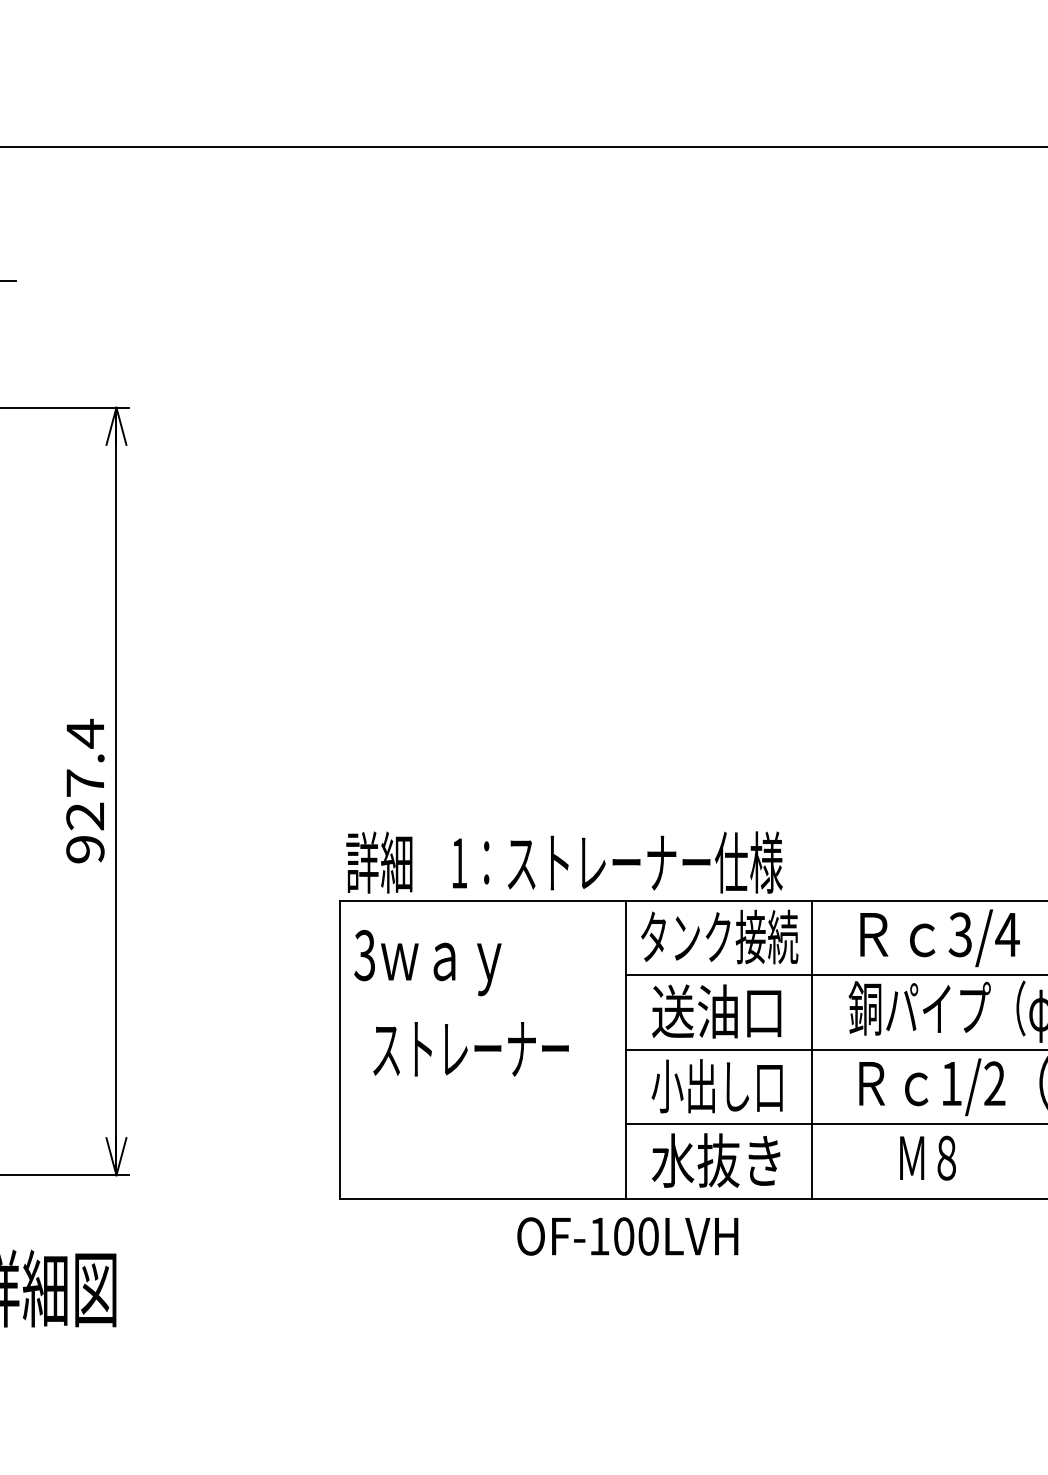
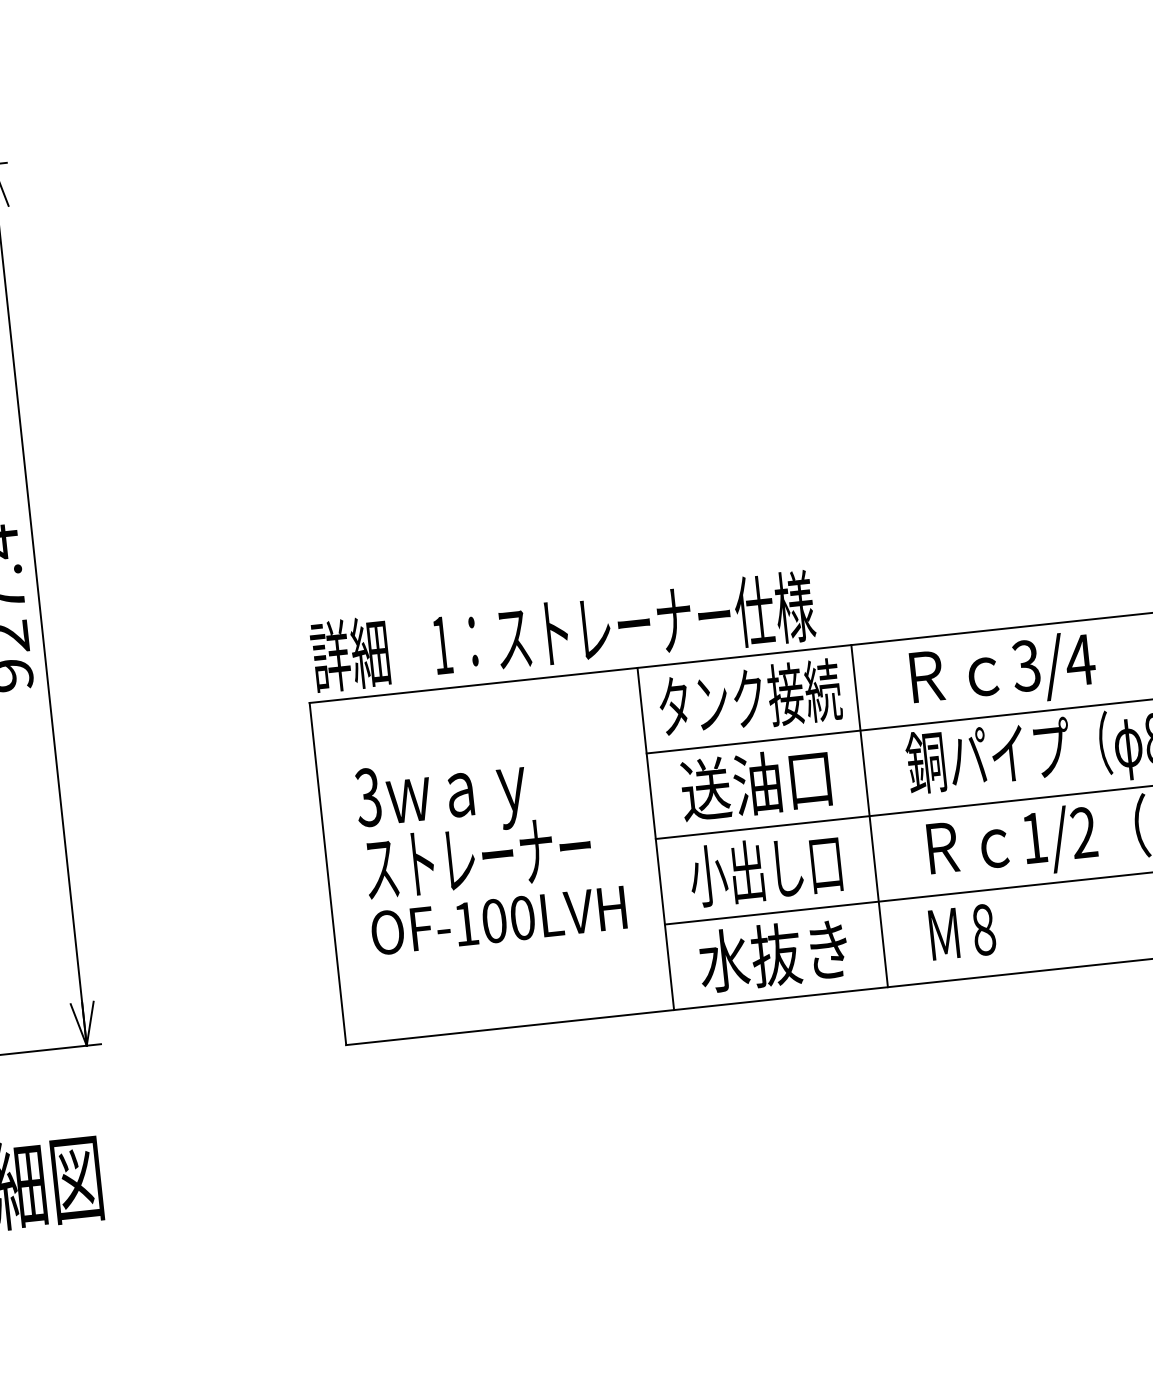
text: (427, 963) -> (441, 799), moved
text: (927, 1157) -> (961, 931), moved
text: (627, 1236) -> (498, 920), moved

